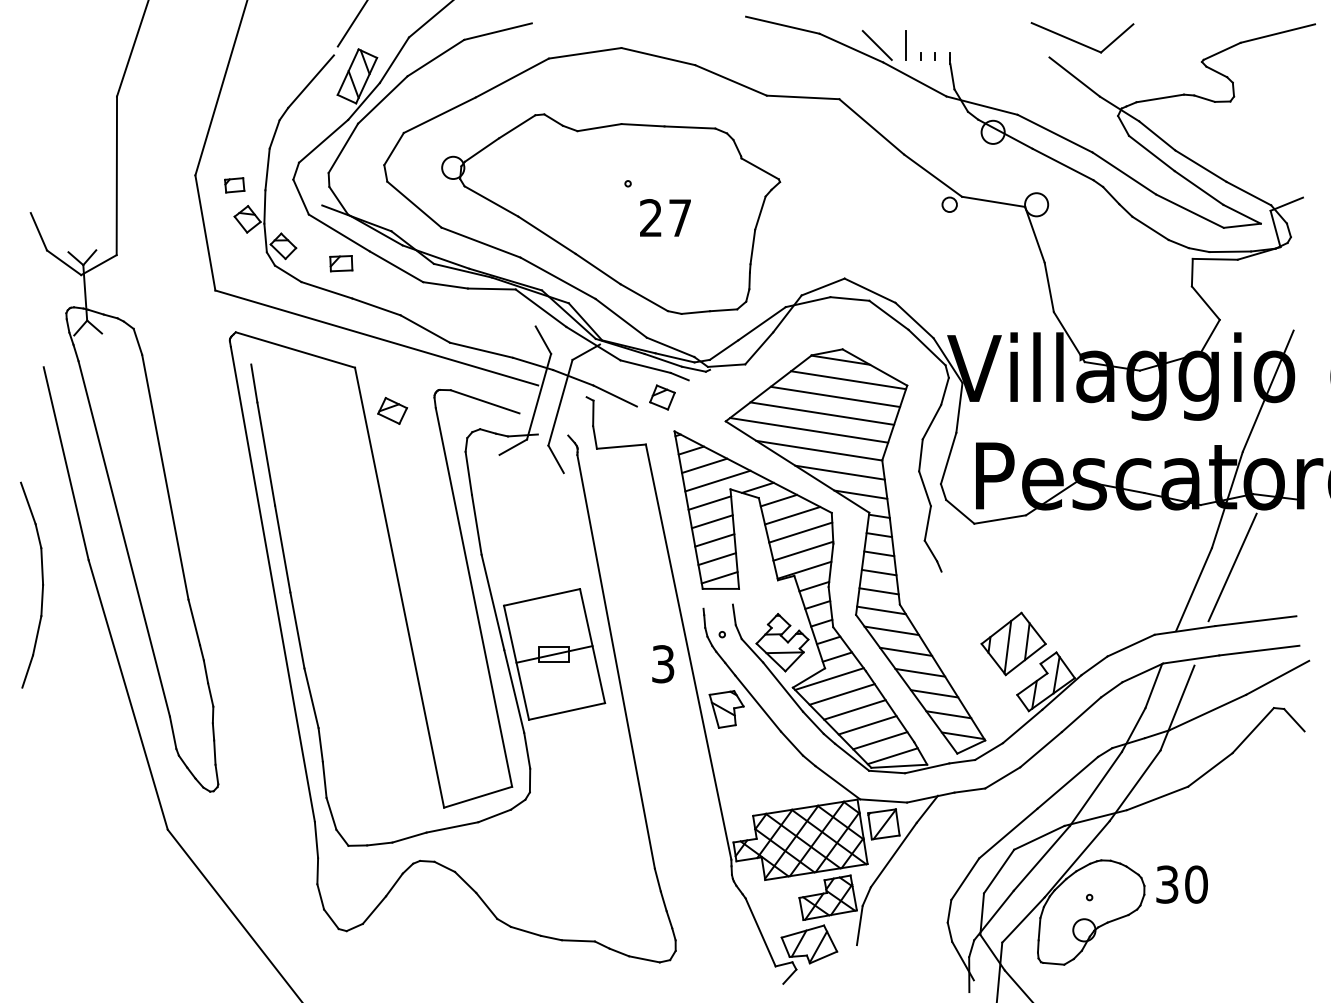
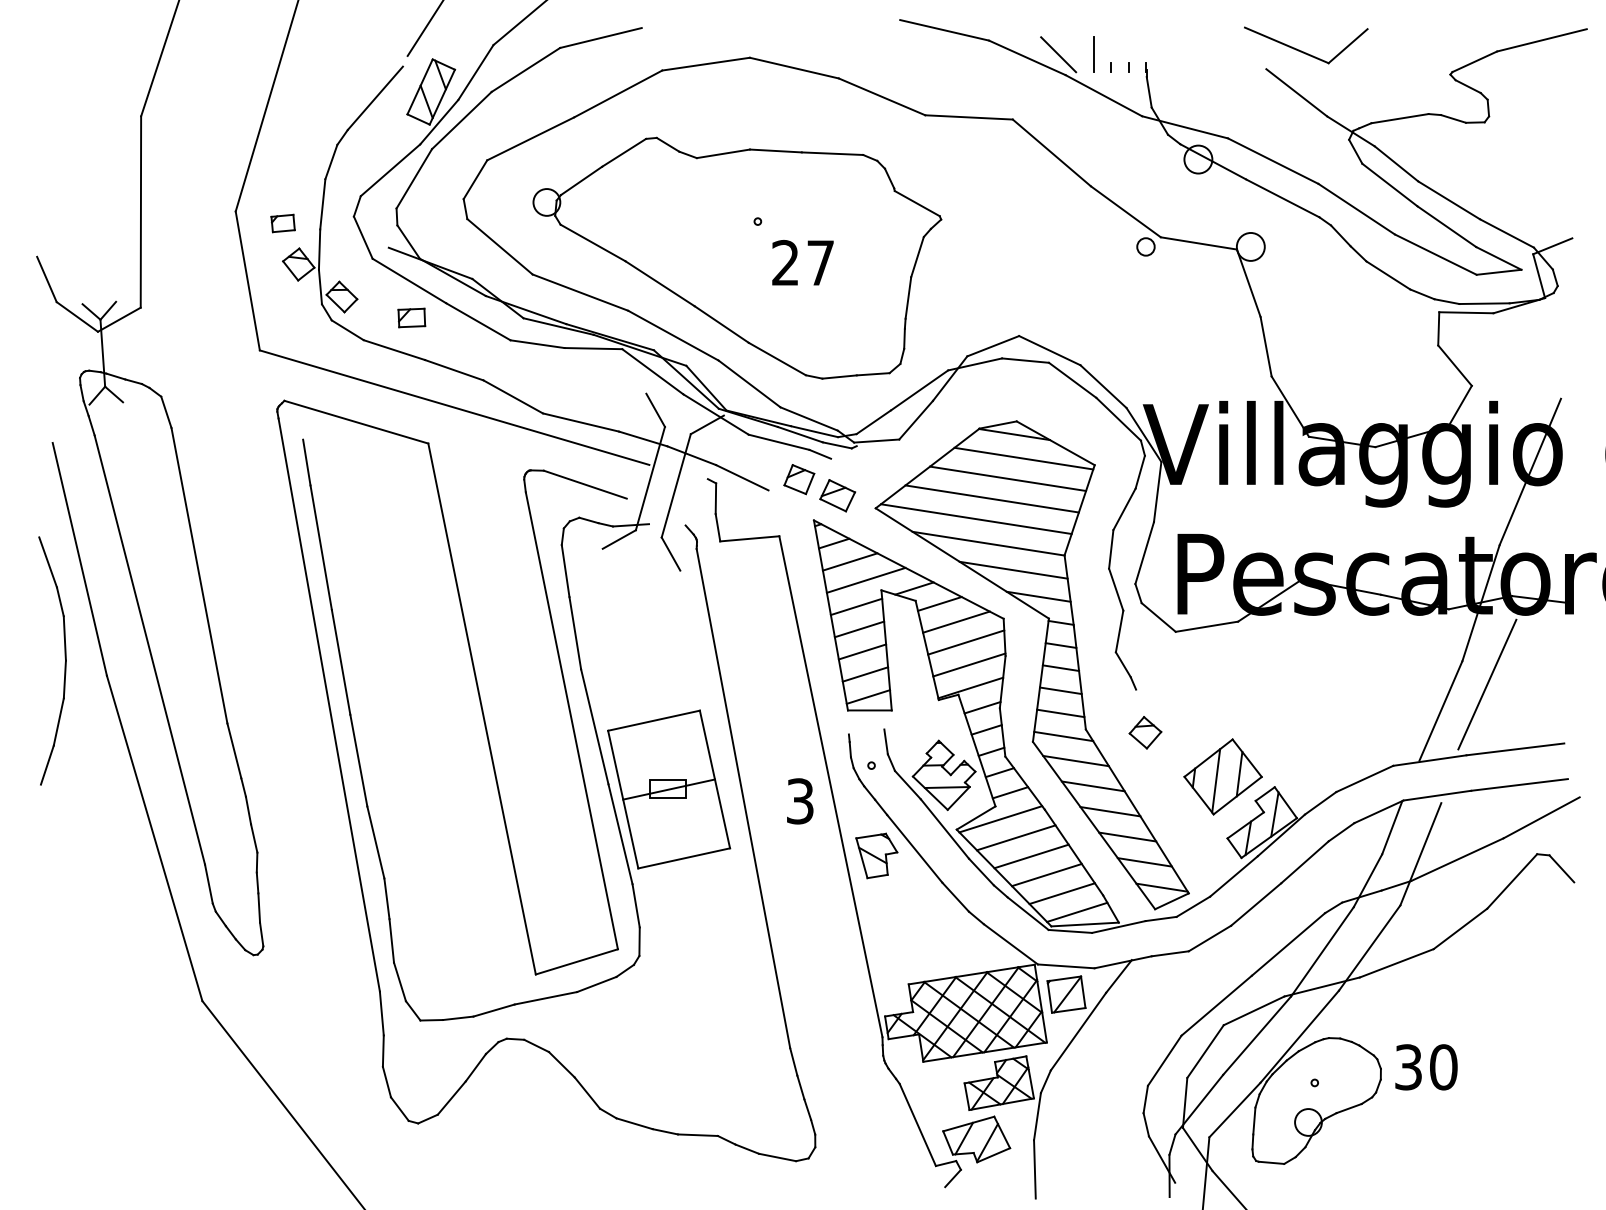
part: (392, 410) -> (837, 495), moved
part: (41, 582) -> (64, 657), moved
part: (949, 607) -> (1145, 732), added
line: (857, 969) -> (1034, 1169), added

